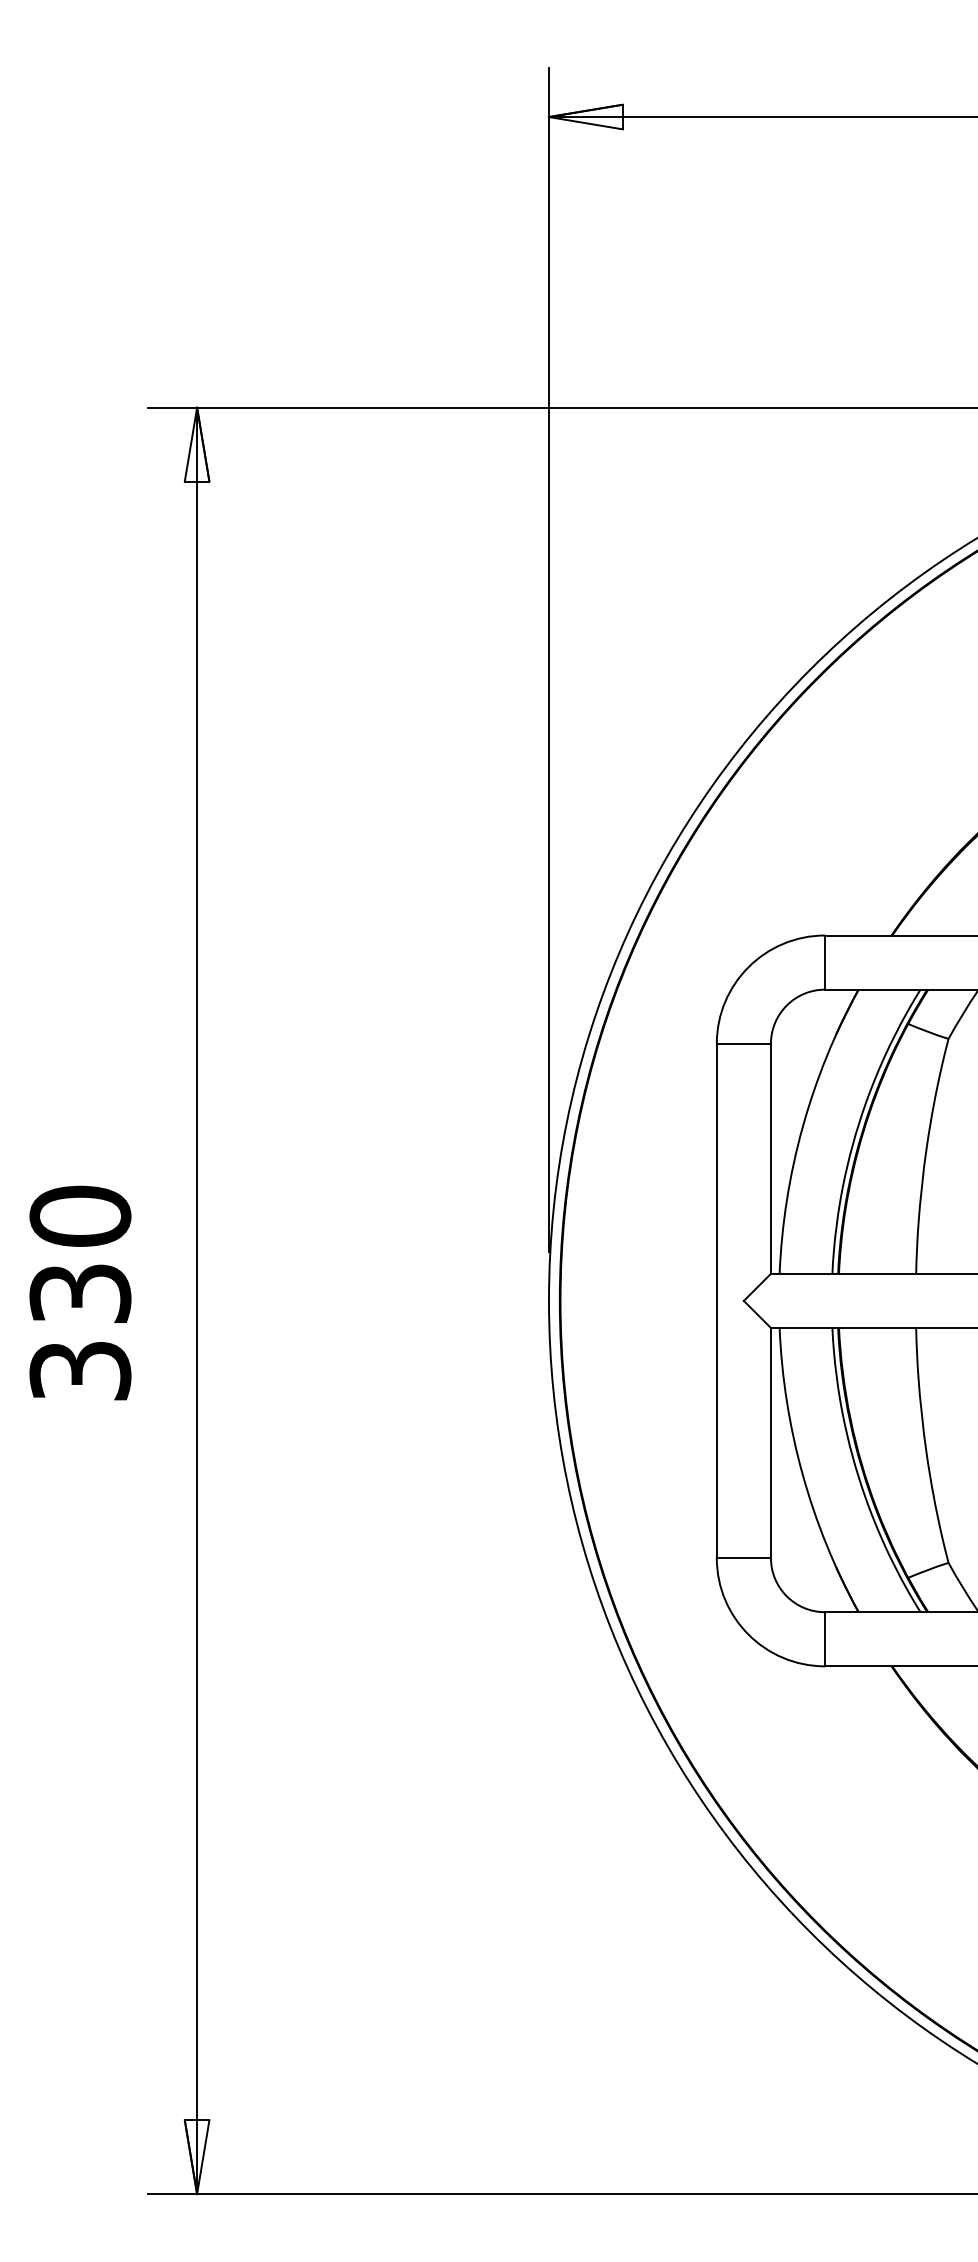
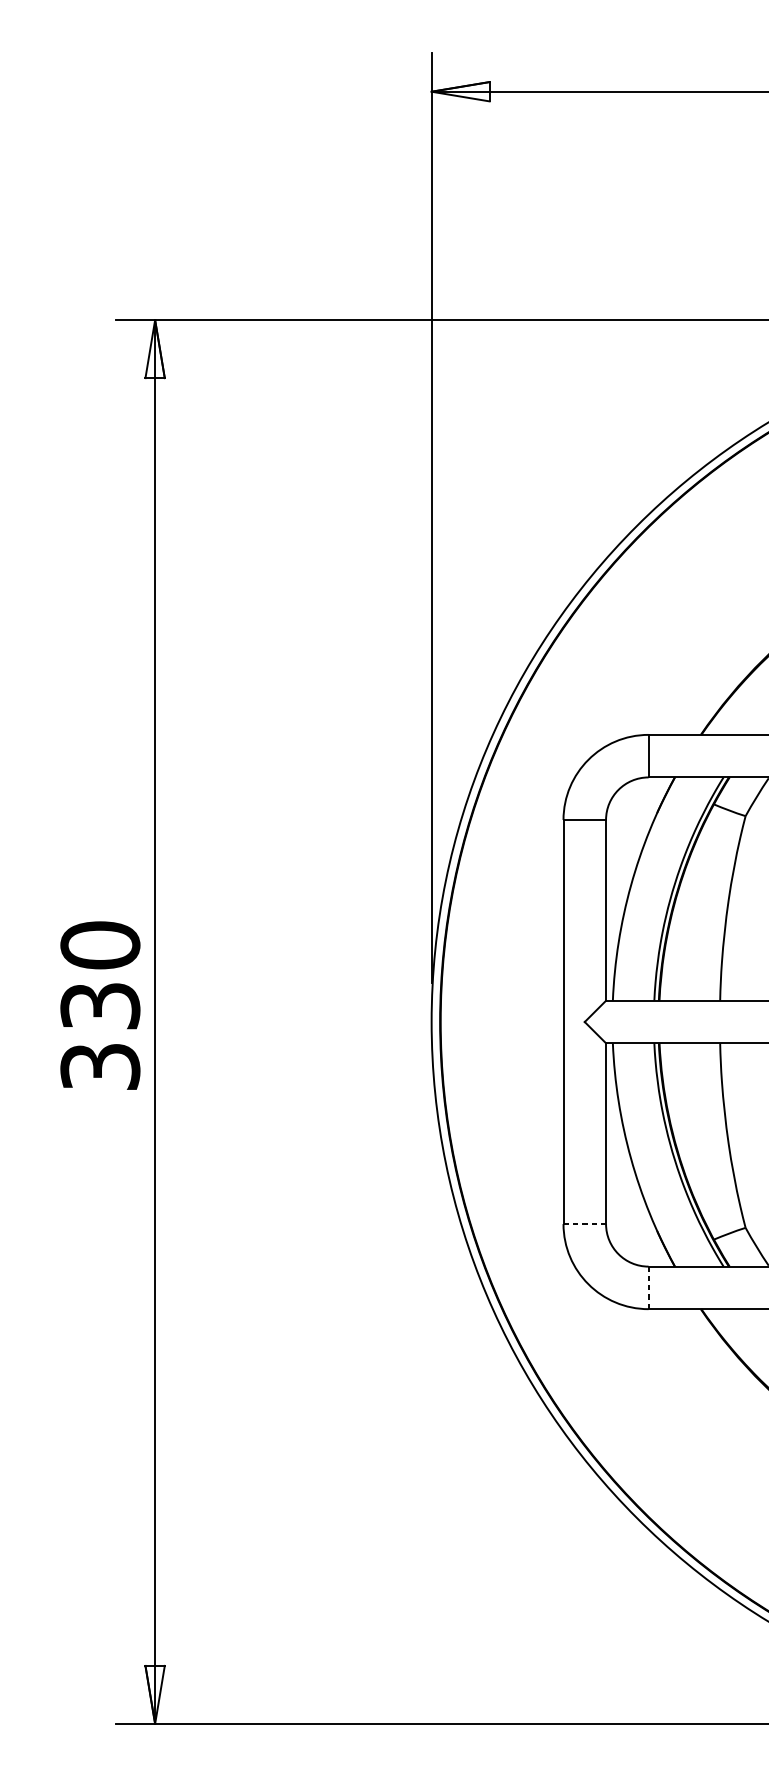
text: (80, 1292) -> (100, 1005), moved
line: (744, 1558) -> (585, 1224), solid -> dashed
line: (825, 1638) -> (648, 1287), solid -> dashed

